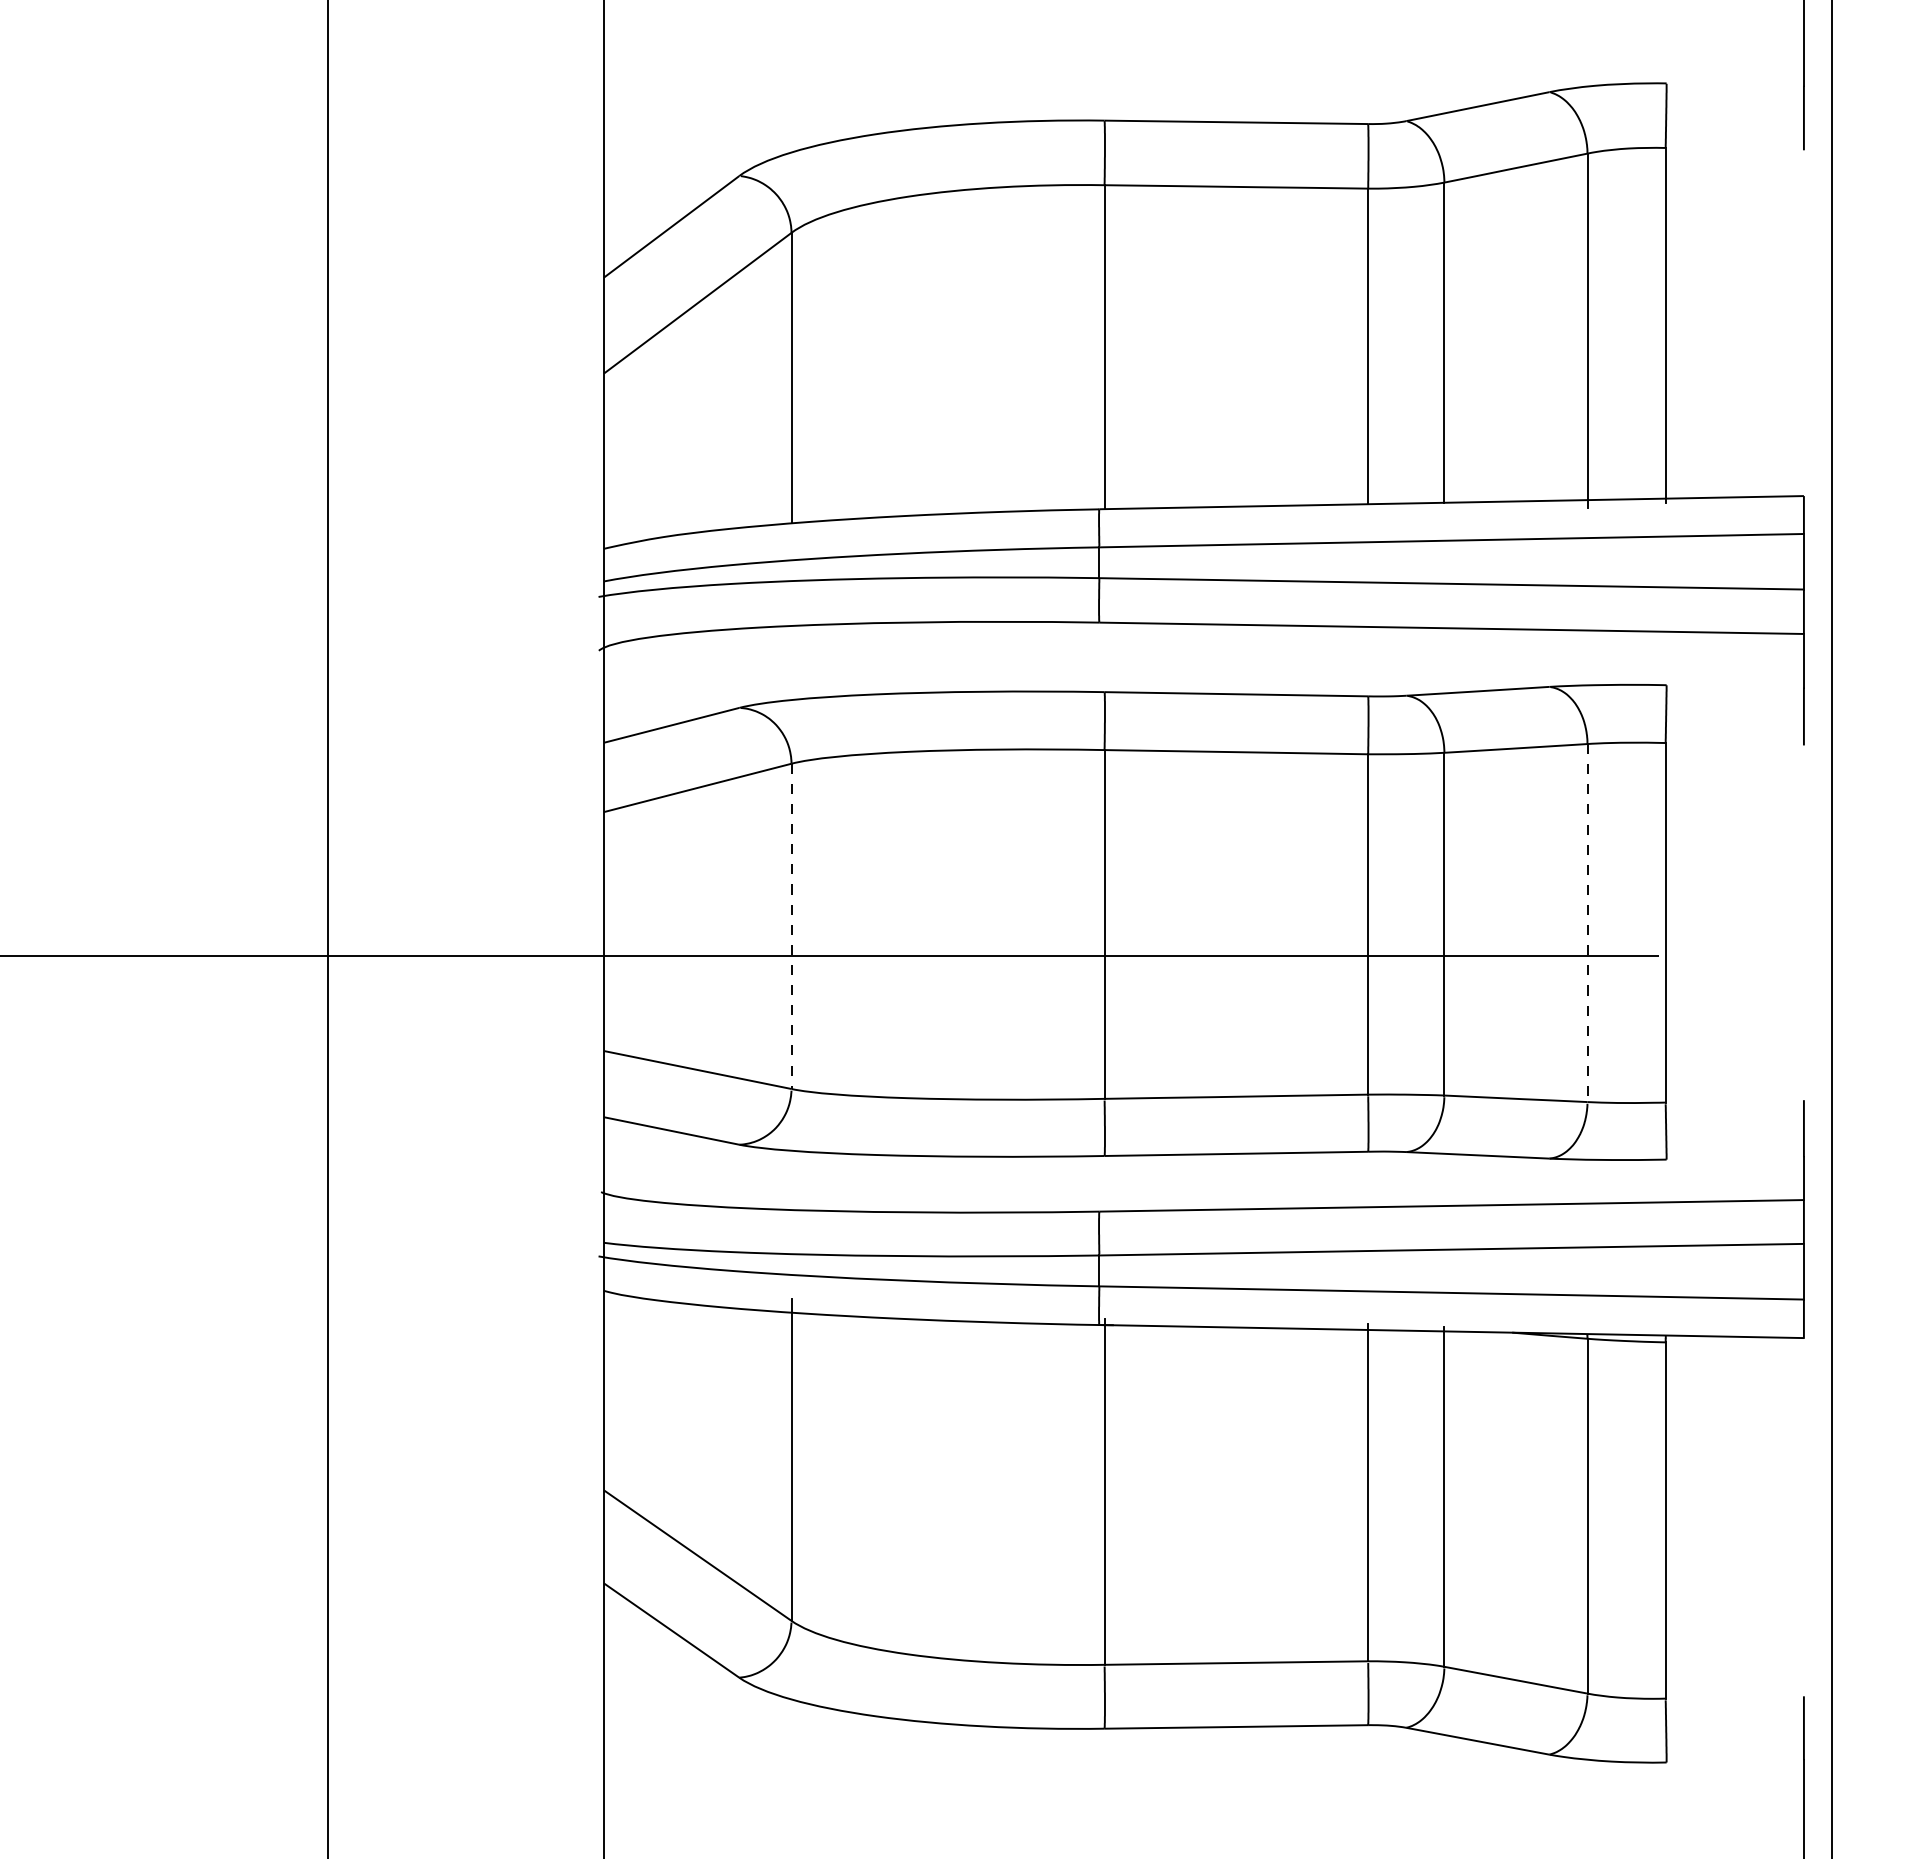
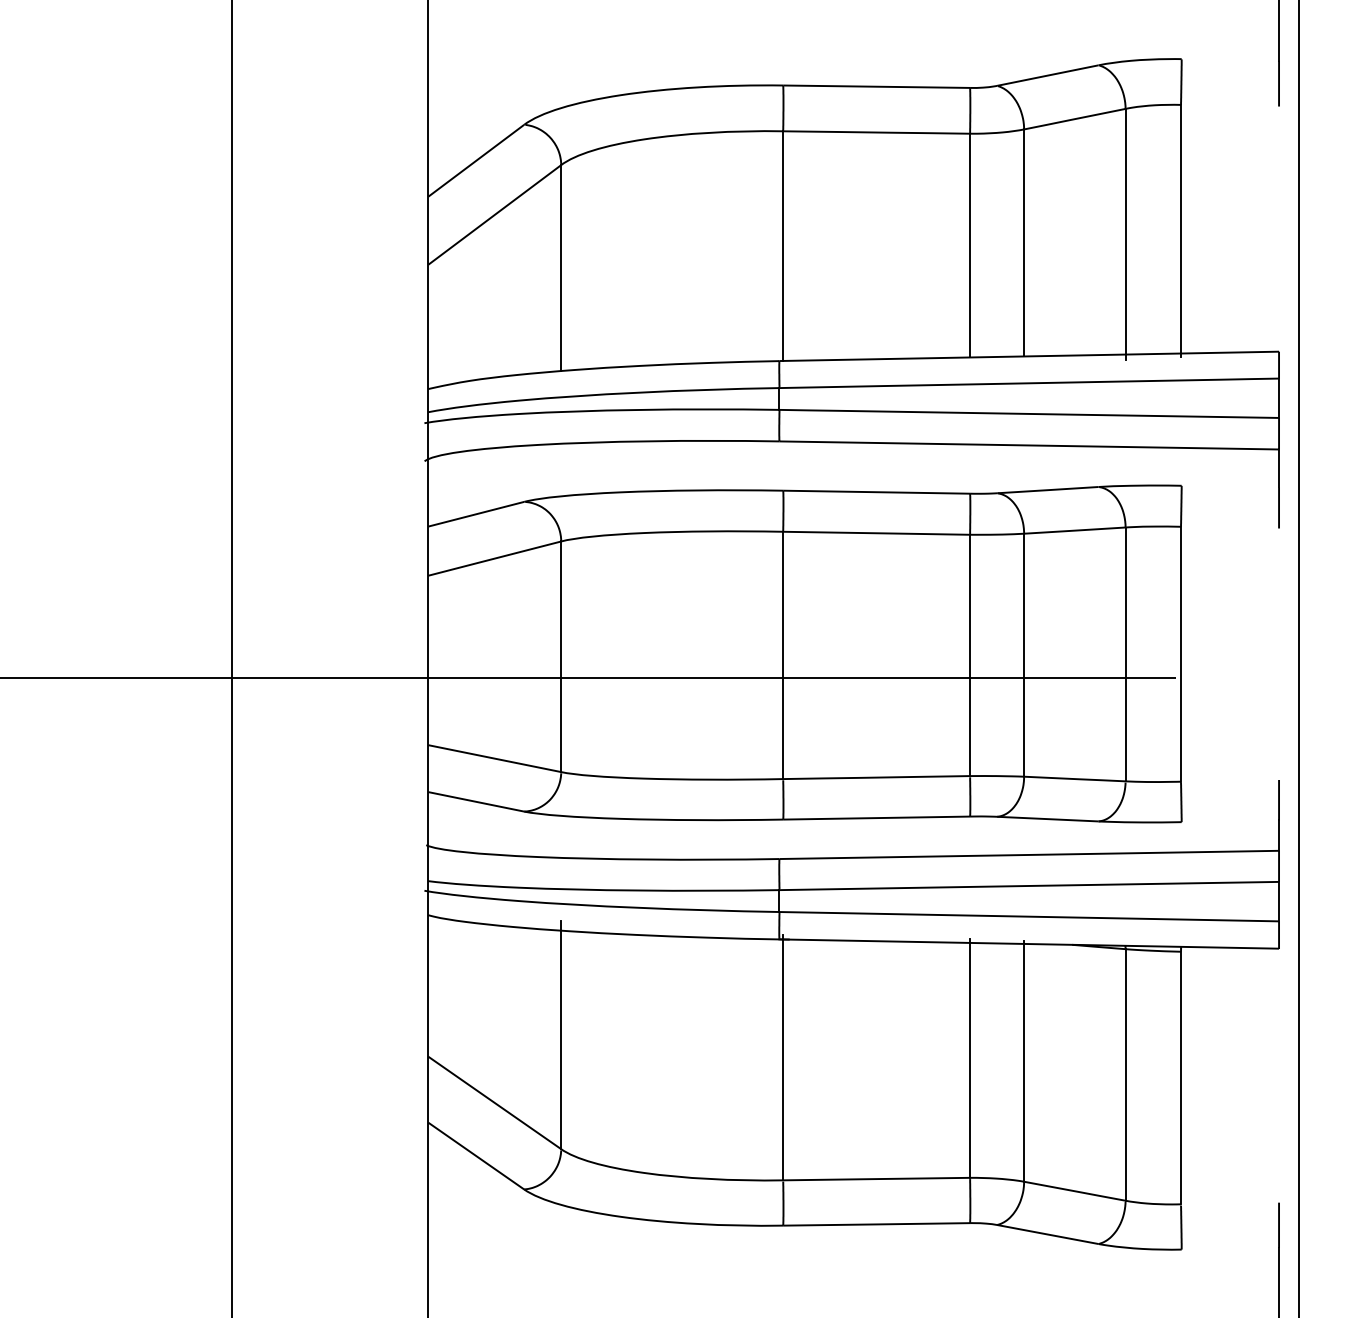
line: (1587, 923) -> (1125, 654), dashed -> solid
line: (791, 926) -> (561, 656), dashed -> solid

